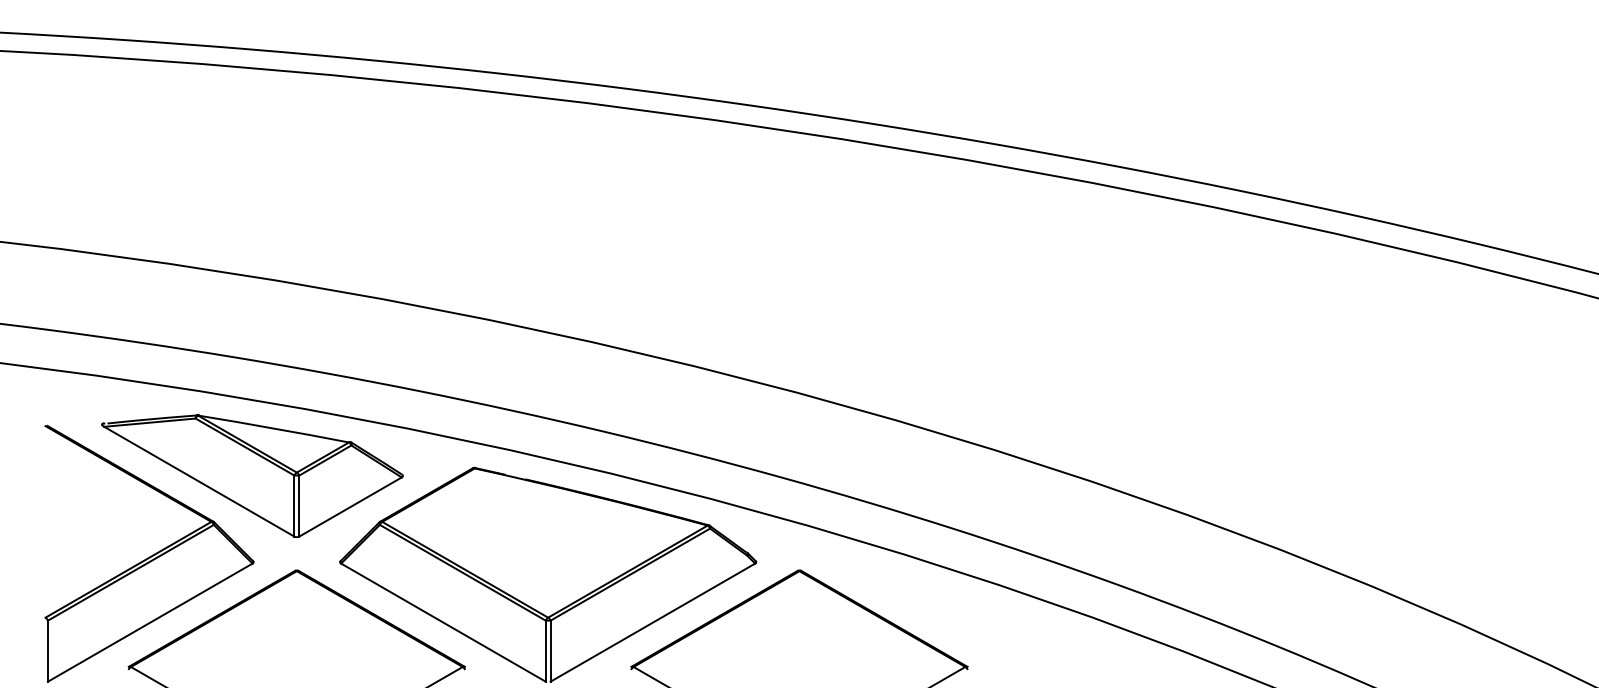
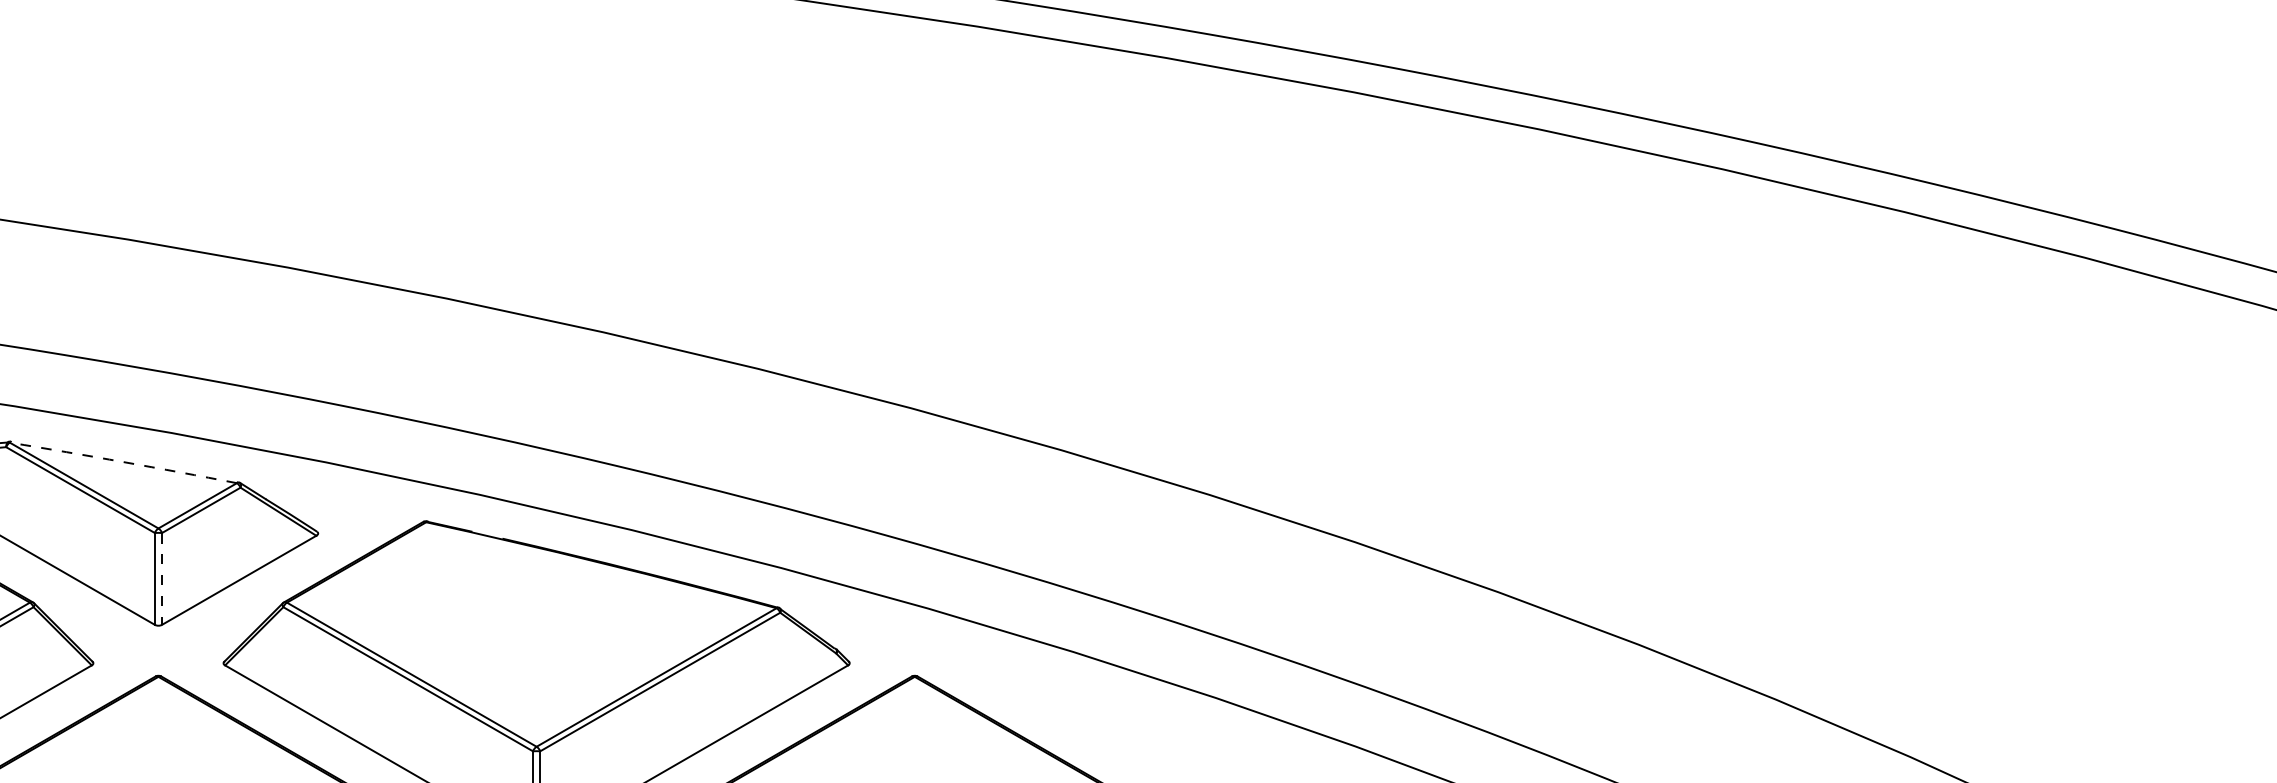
arc: (273, 428) -> (123, 462), solid -> dashed
line: (299, 506) -> (162, 579), solid -> dashed

